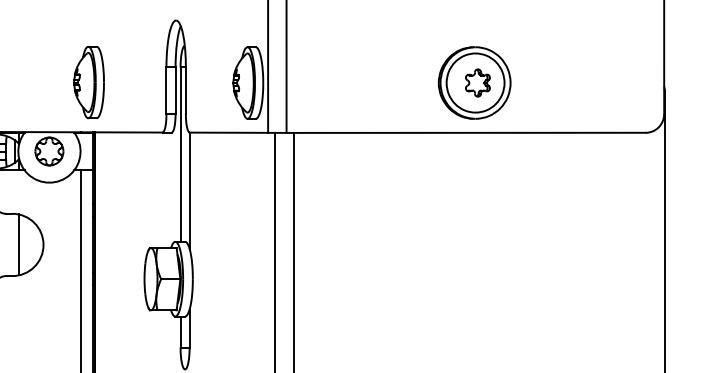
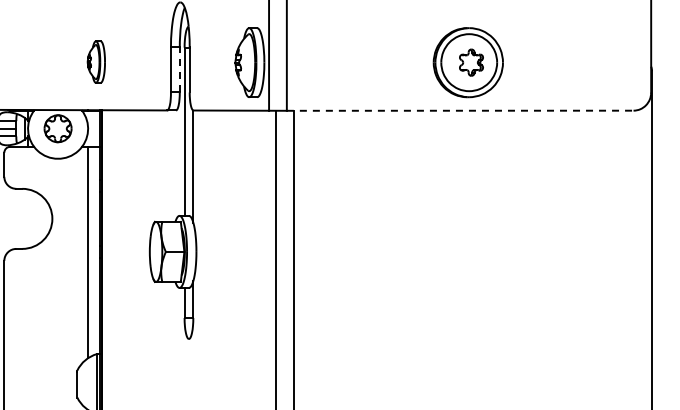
part: (89, 81) -> (96, 61), size x0.6
line: (175, 90) -> (179, 69), solid -> dashed
line: (466, 132) -> (460, 110), solid -> dashed
line: (18, 244) -> (28, 218), removed

